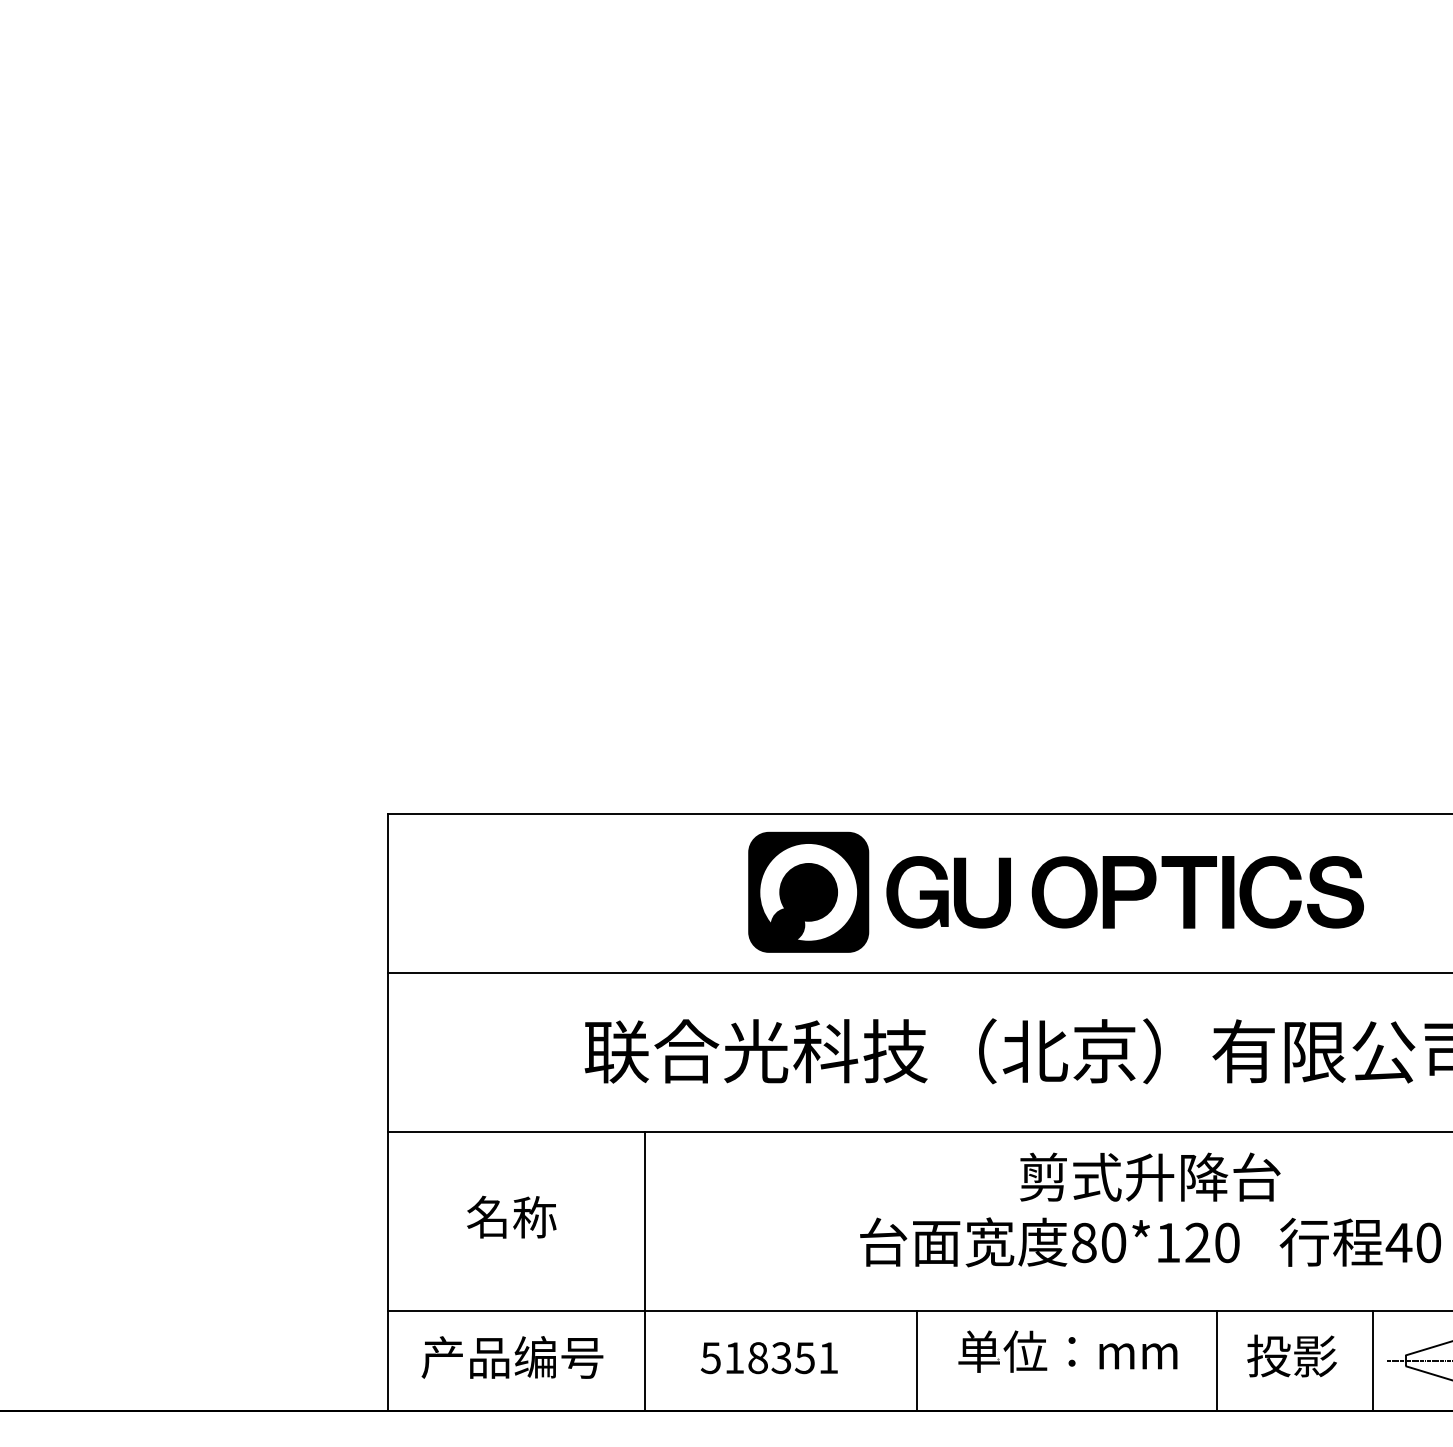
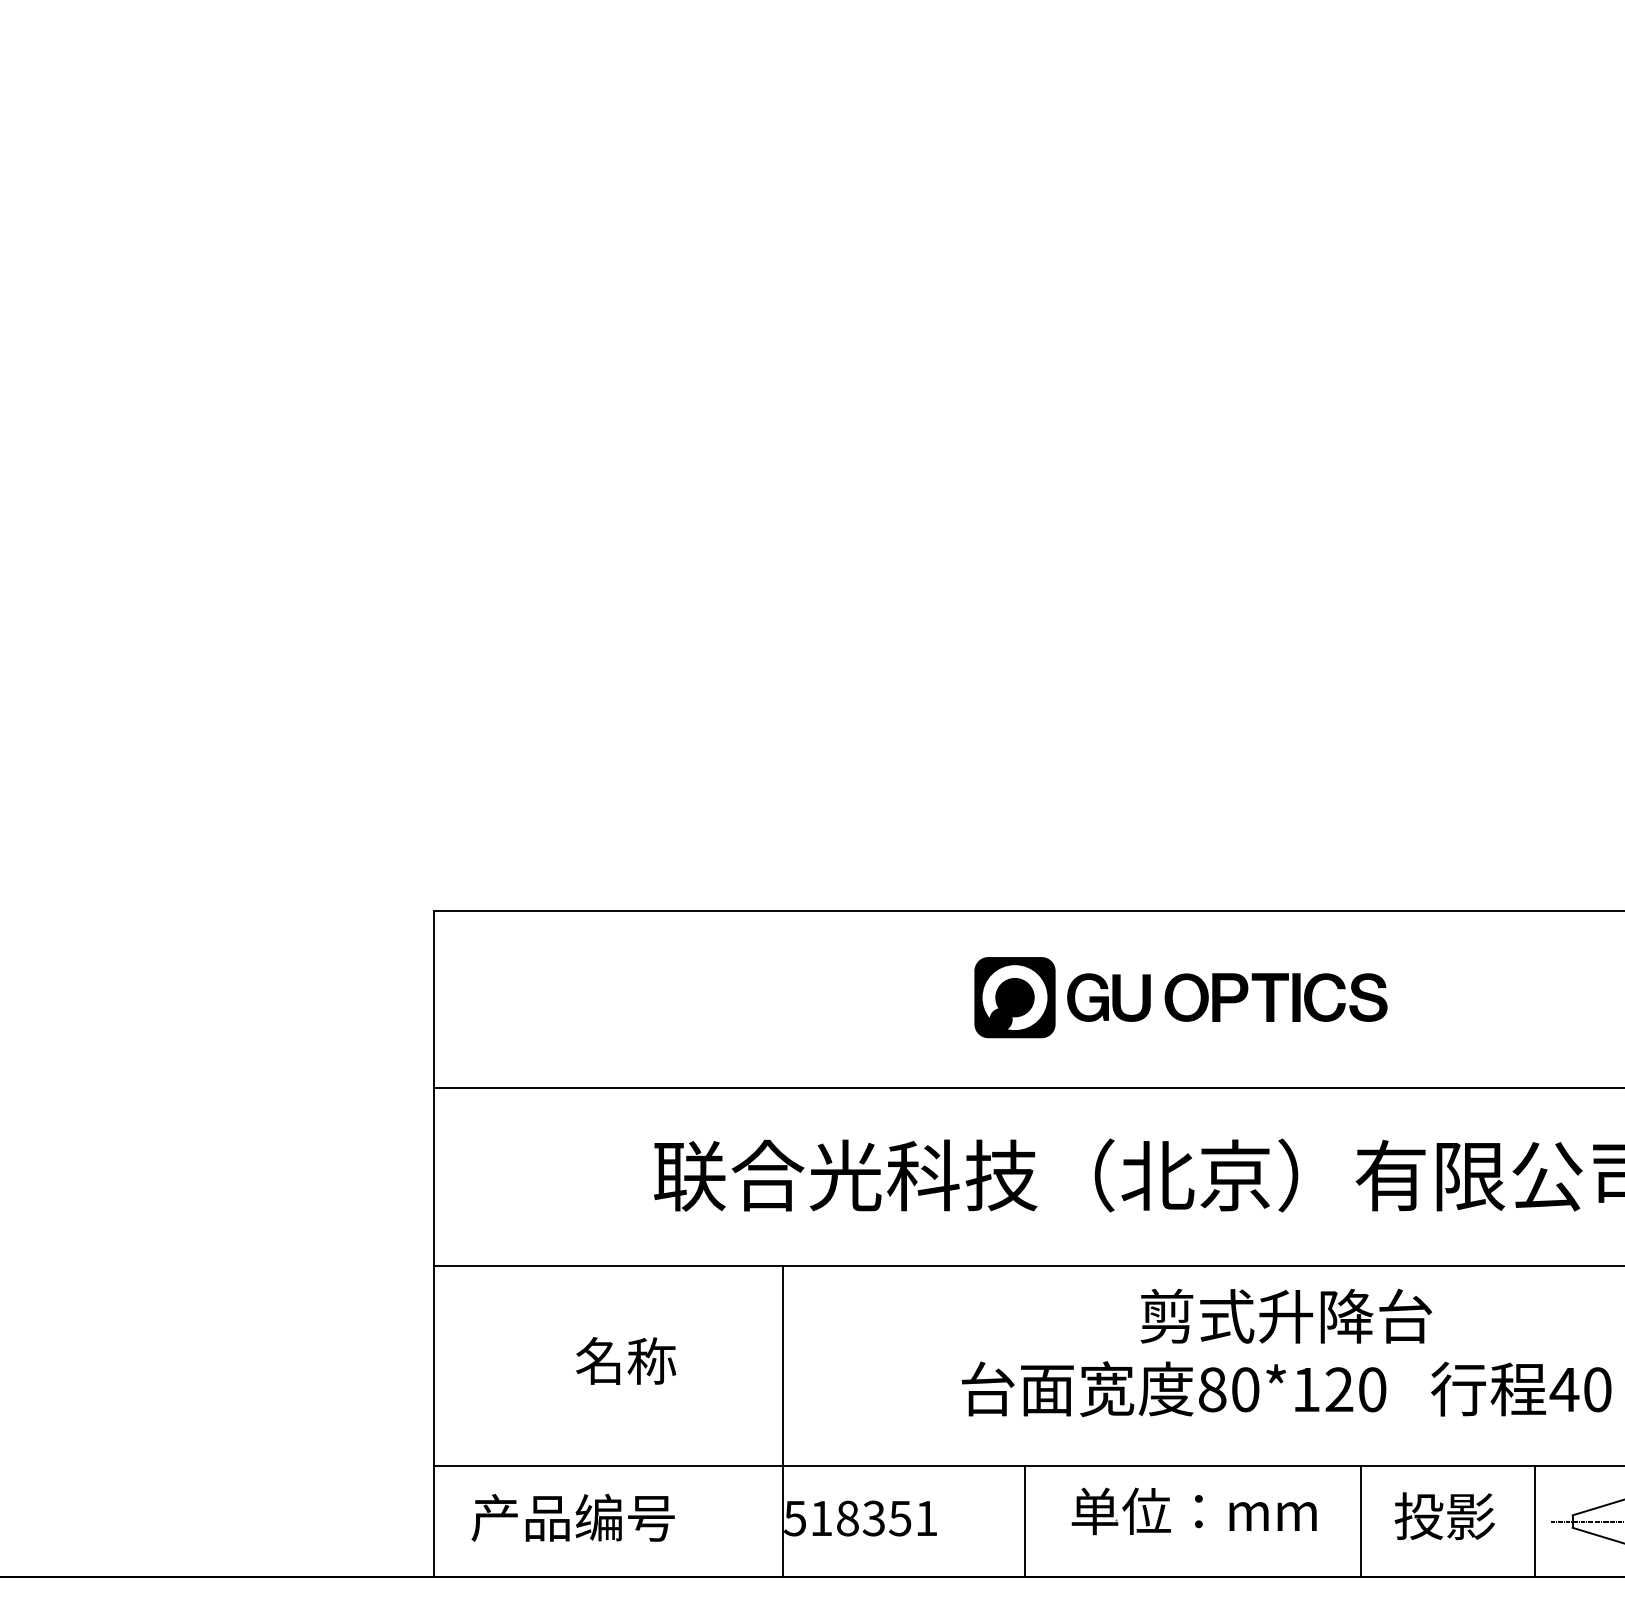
part: (1055, 891) -> (1180, 996), size x0.6
text: (511, 1216) -> (625, 1360), moved
line: (645, 1271) -> (783, 1421), moved

